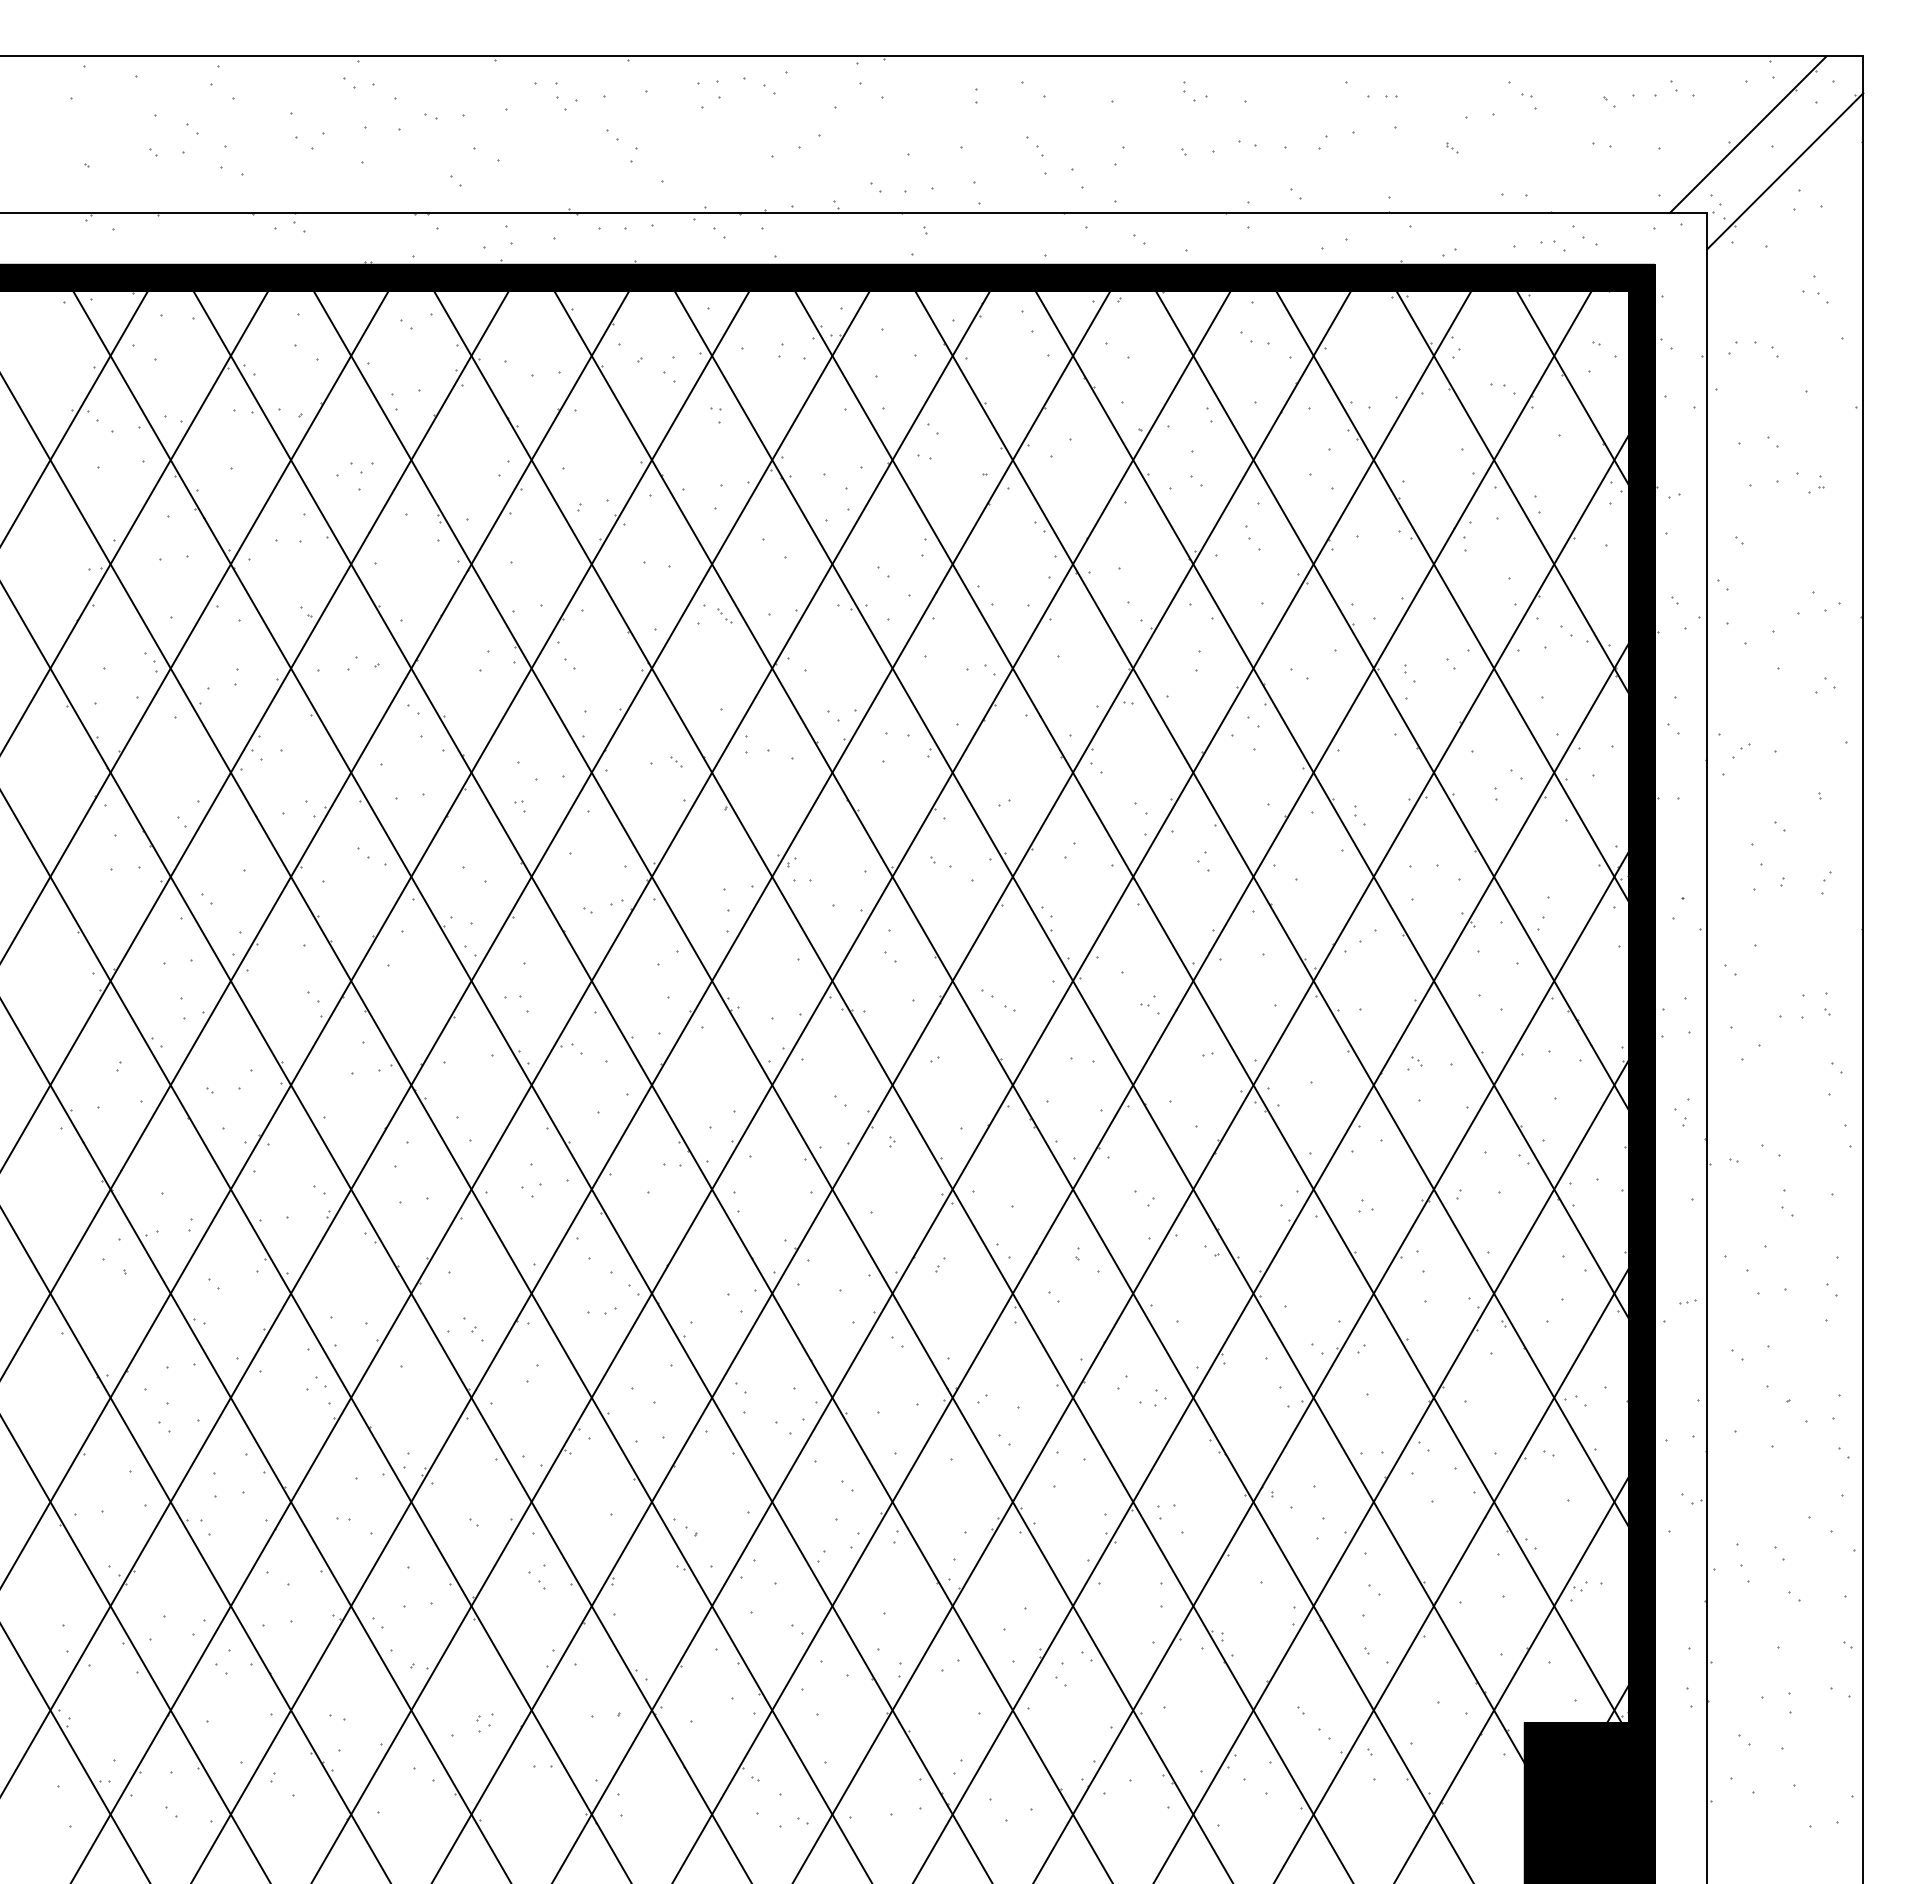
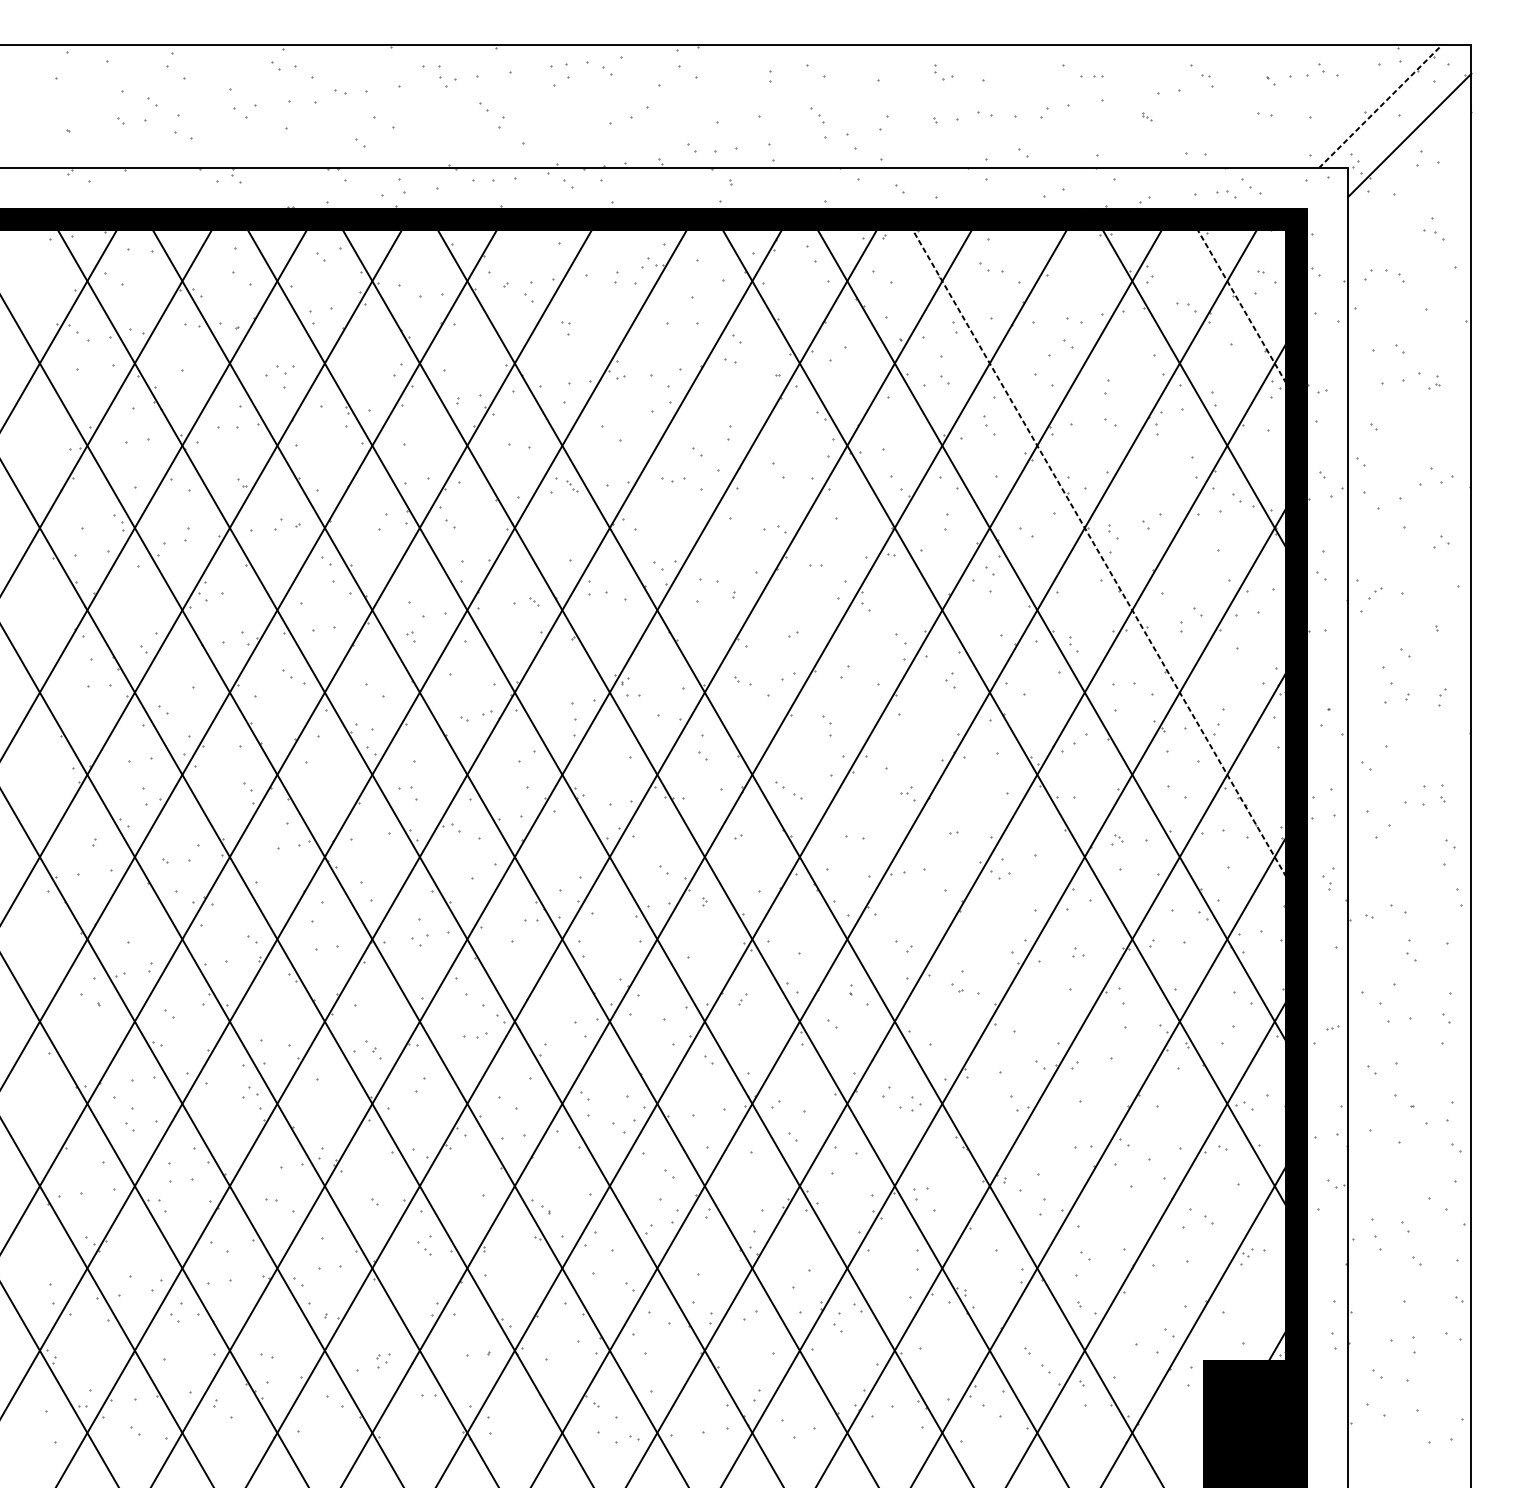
line: (1748, 134) -> (1380, 106), solid -> dashed
line: (1572, 387) -> (1241, 306), solid -> dashed
line: (1452, 596) -> (1146, 471), removed
line: (1392, 700) -> (1099, 553), solid -> dashed
line: (1207, 1006) -> (953, 794), removed
line: (1099, 1026) -> (868, 810), removed

